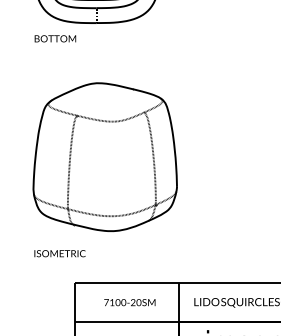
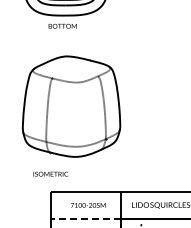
text: (55, 37) -> (62, 25), moved
text: (59, 252) -> (50, 173), moved
line: (125, 321) -> (85, 218), solid -> dashed

